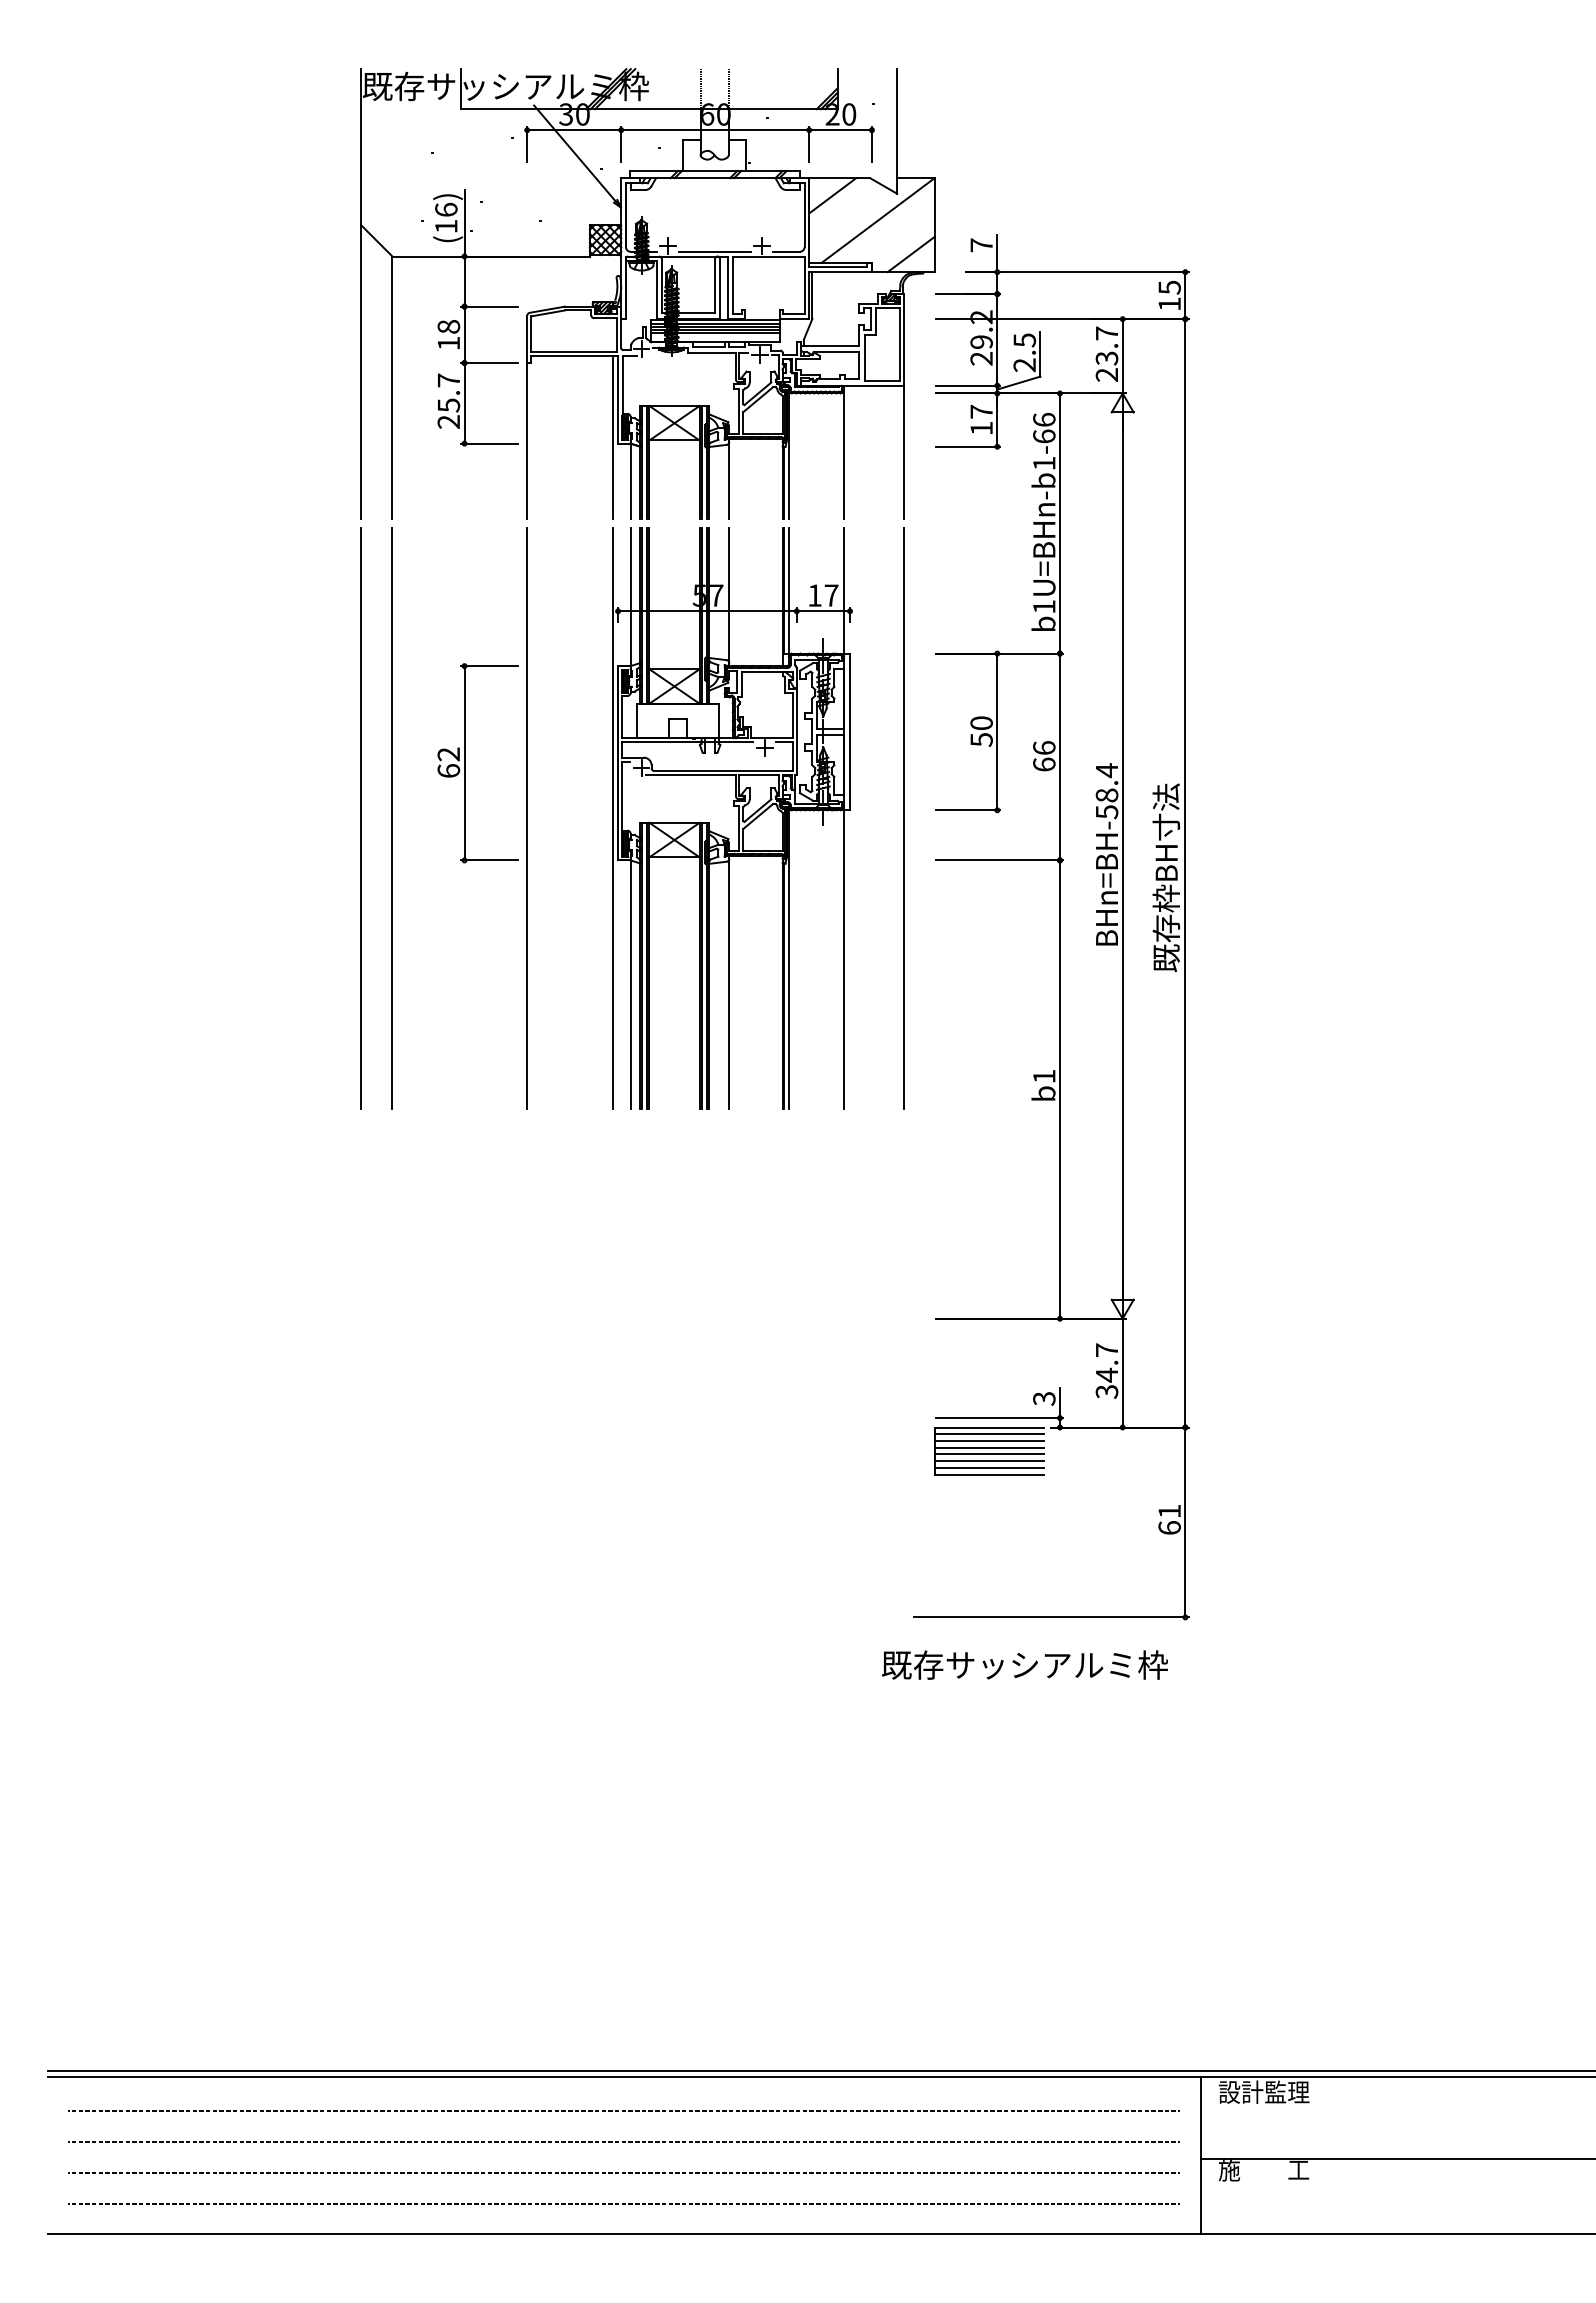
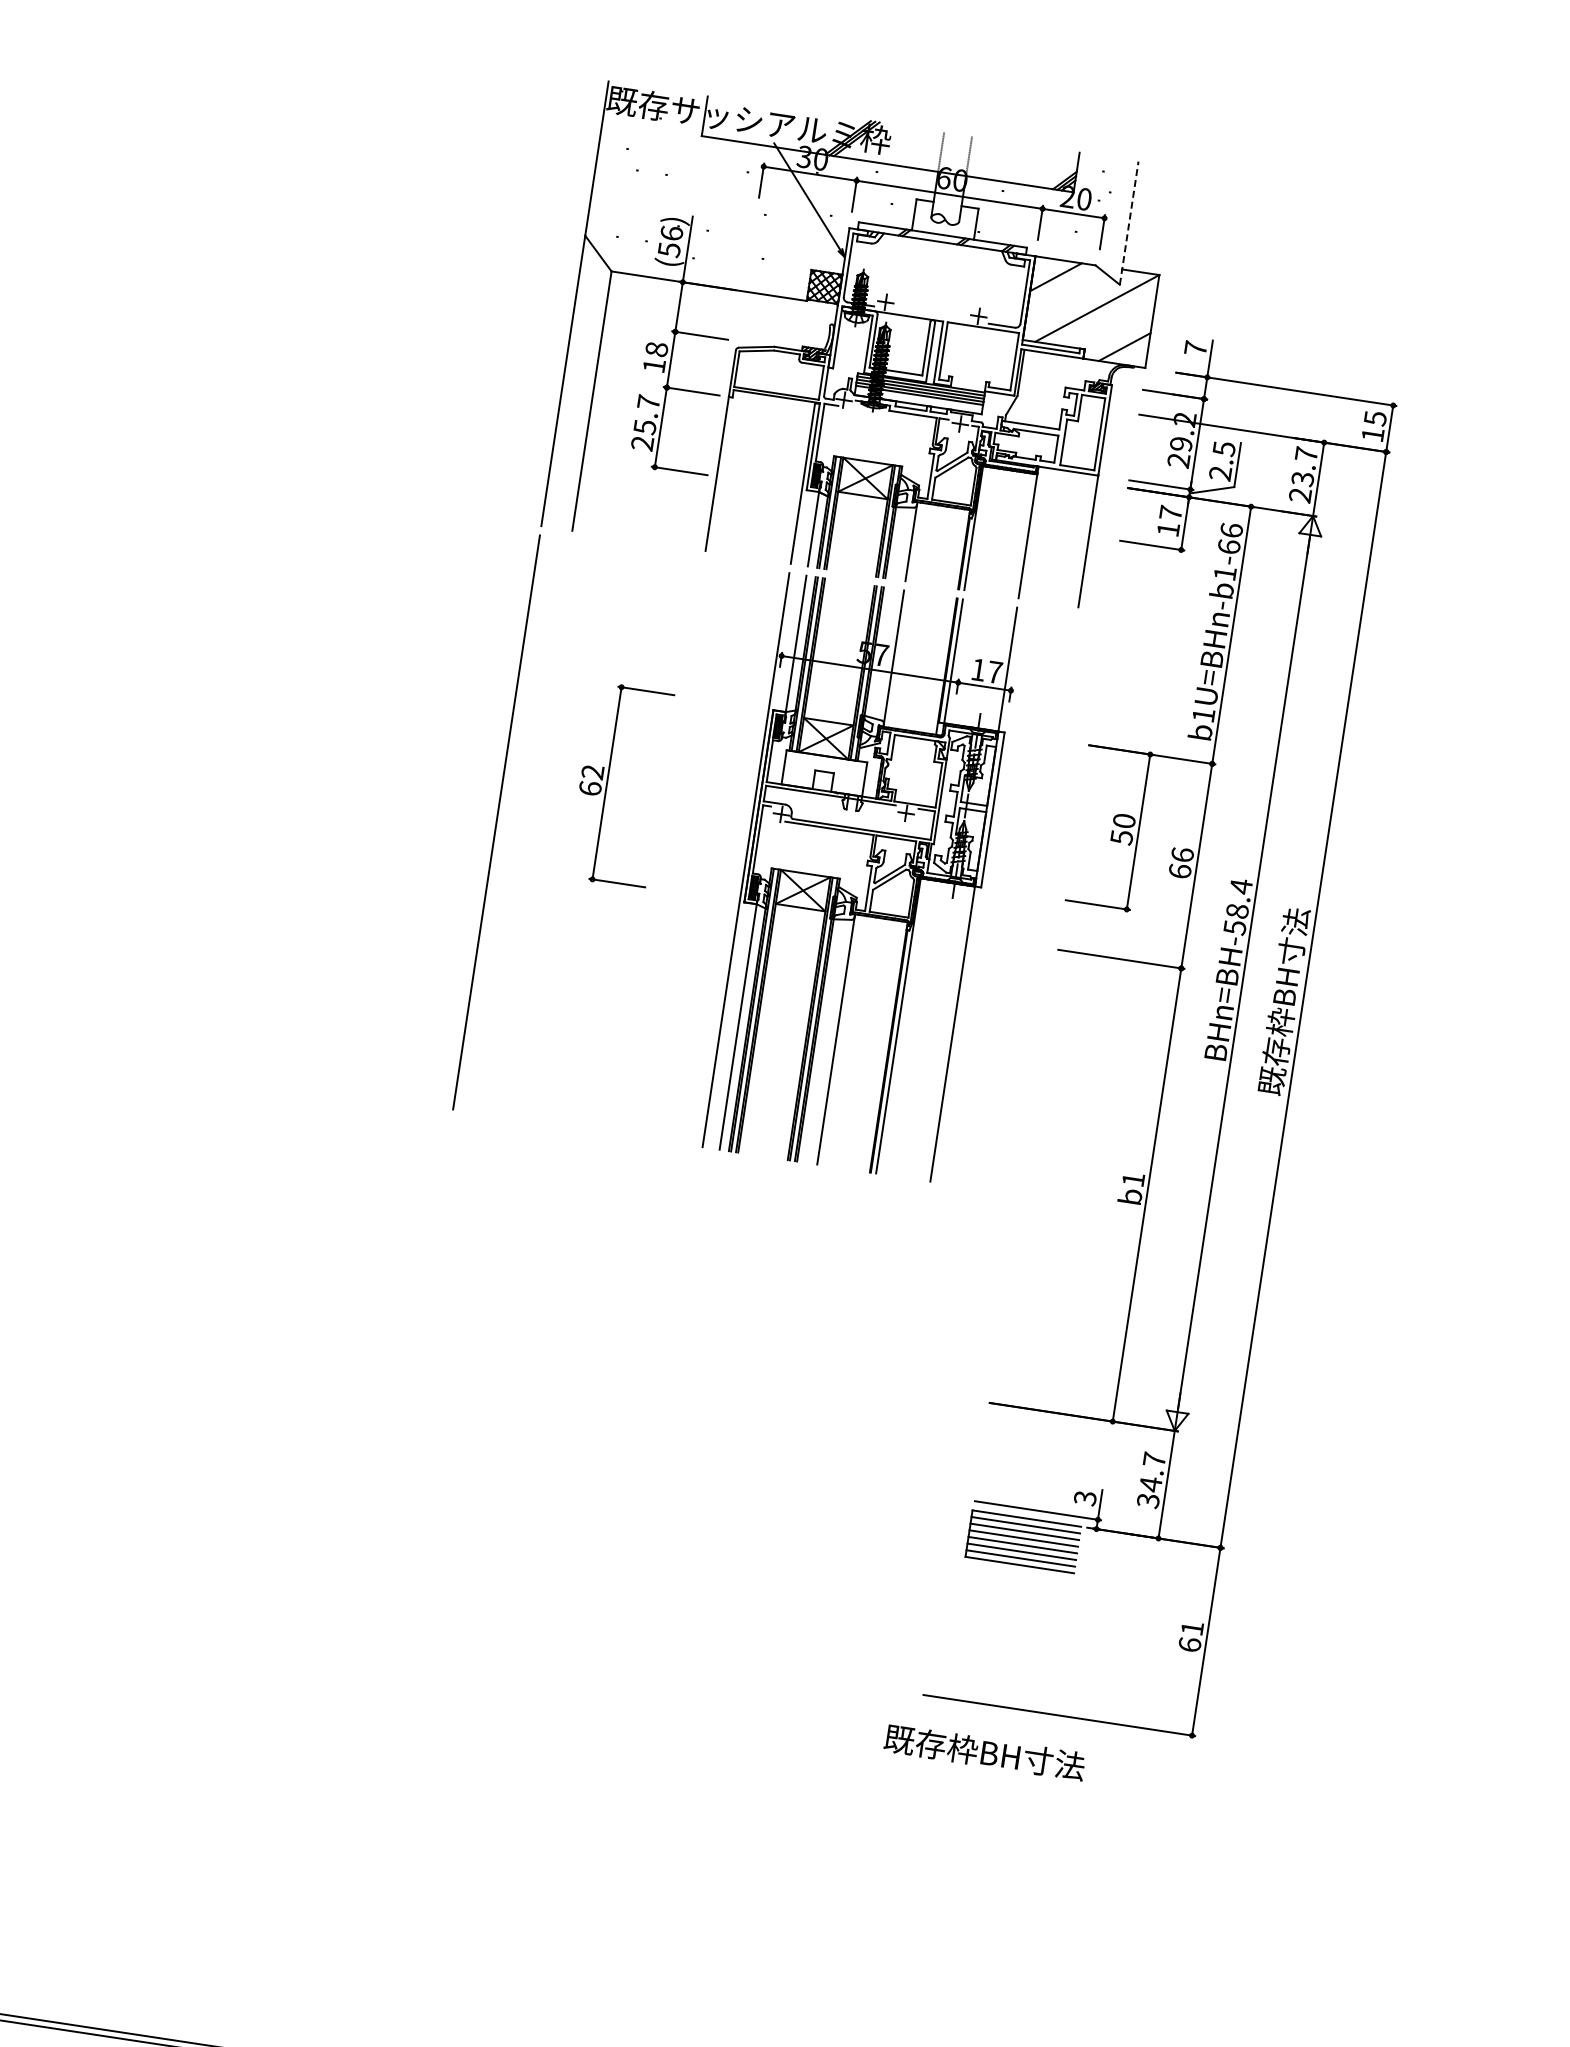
line: (897, 130) -> (1129, 222), solid -> dashed
text: (446, 226) -> (669, 249), (16) -> (56)
line: (715, 251) -> (931, 314), removed
line: (392, 818) -> (527, 827), removed
line: (527, 818) -> (661, 847), removed
line: (904, 818) -> (1033, 903), removed
text: (1056, 1664) -> (1057, 1762), 既存サッシアルミ枠 -> 既存枠BH寸法

